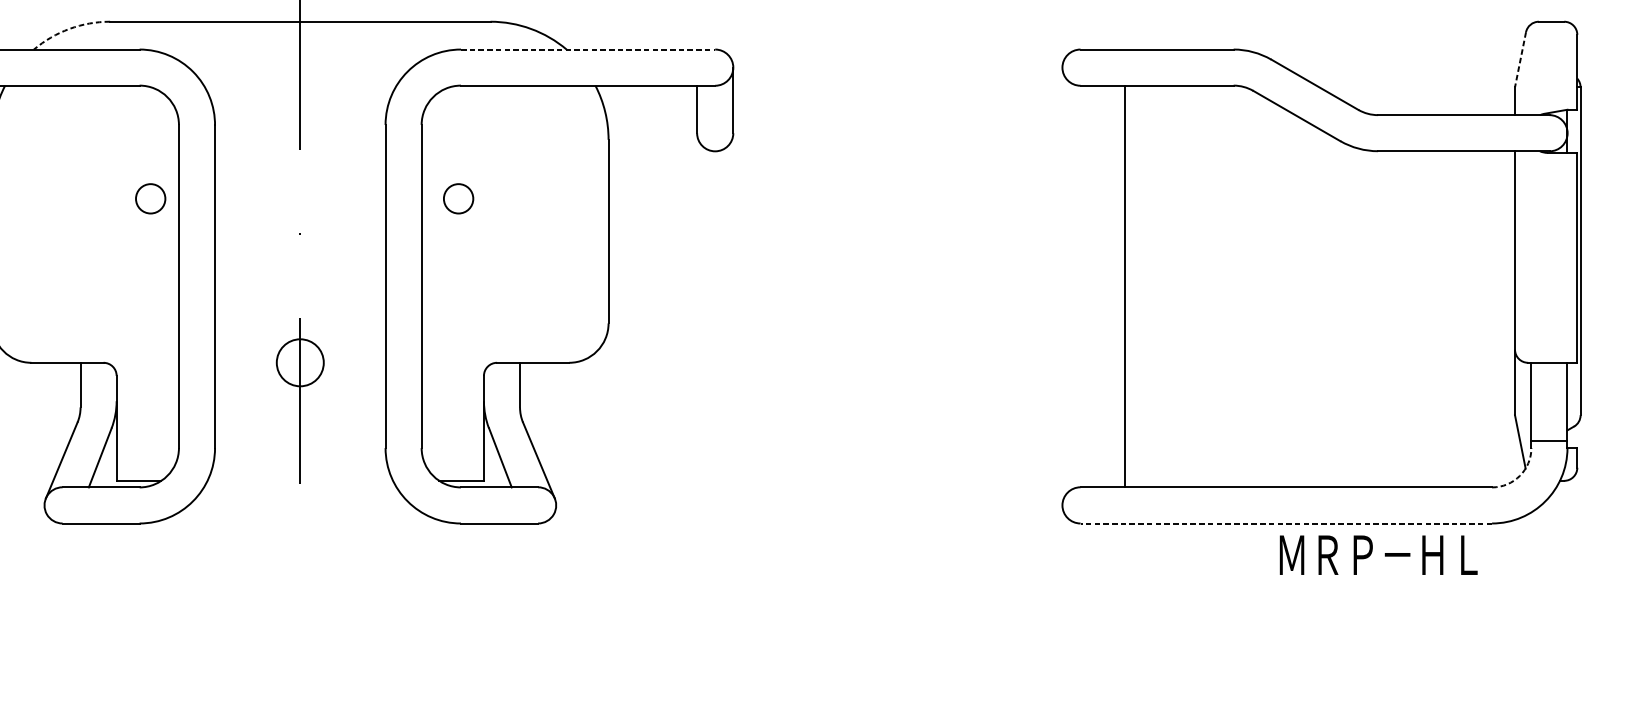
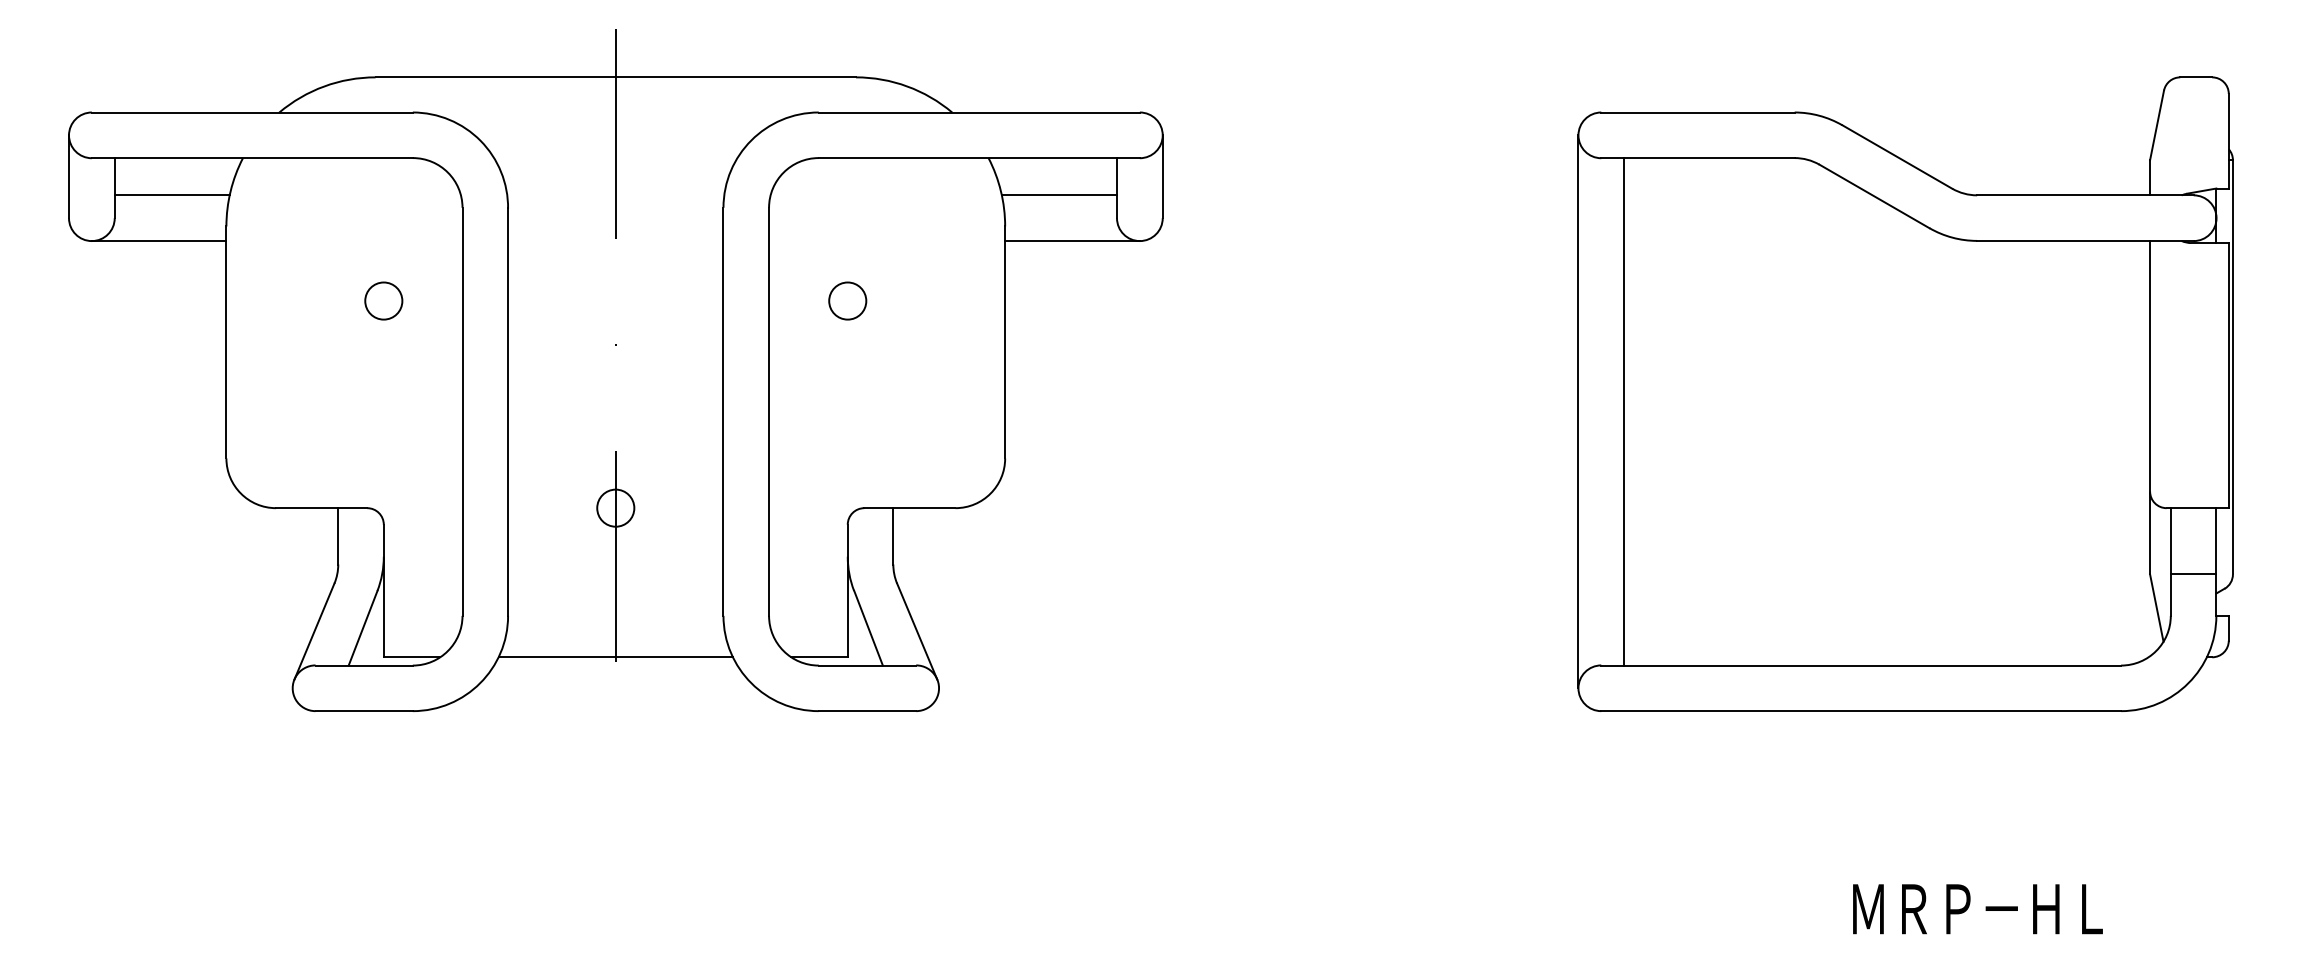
arc: (69, 28) -> (324, 86), dashed -> solid
line: (588, 49) -> (979, 112), dashed -> solid
line: (1520, 59) -> (2156, 125), dashed -> solid
line: (651, 115) -> (1059, 195), added
line: (661, 150) -> (1072, 240), added
circle: (150, 198) -> (383, 300), moved
circle: (458, 198) -> (847, 300), moved
line: (1062, 286) -> (1578, 411), added
line: (1125, 286) -> (1624, 411), moved
circle: (300, 362) -> (615, 507), size x0.62
line: (1549, 440) -> (2193, 574), moved
arc: (1520, 476) -> (2156, 651), dashed -> solid
line: (300, 481) -> (615, 657), added
line: (1286, 523) -> (1861, 711), dashed -> solid
text: (1378, 555) -> (1977, 909), moved

